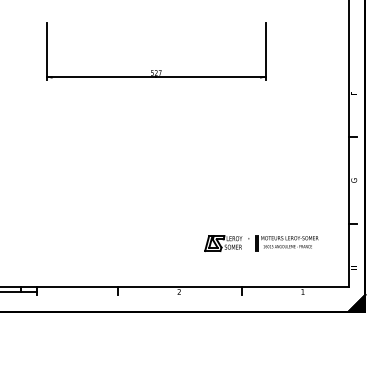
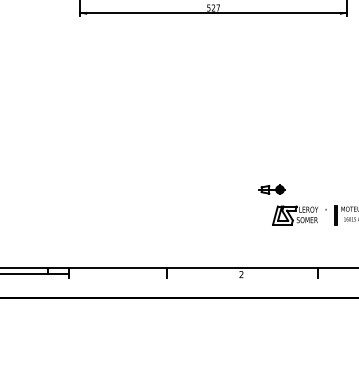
part: (204, 222) -> (272, 190), added

